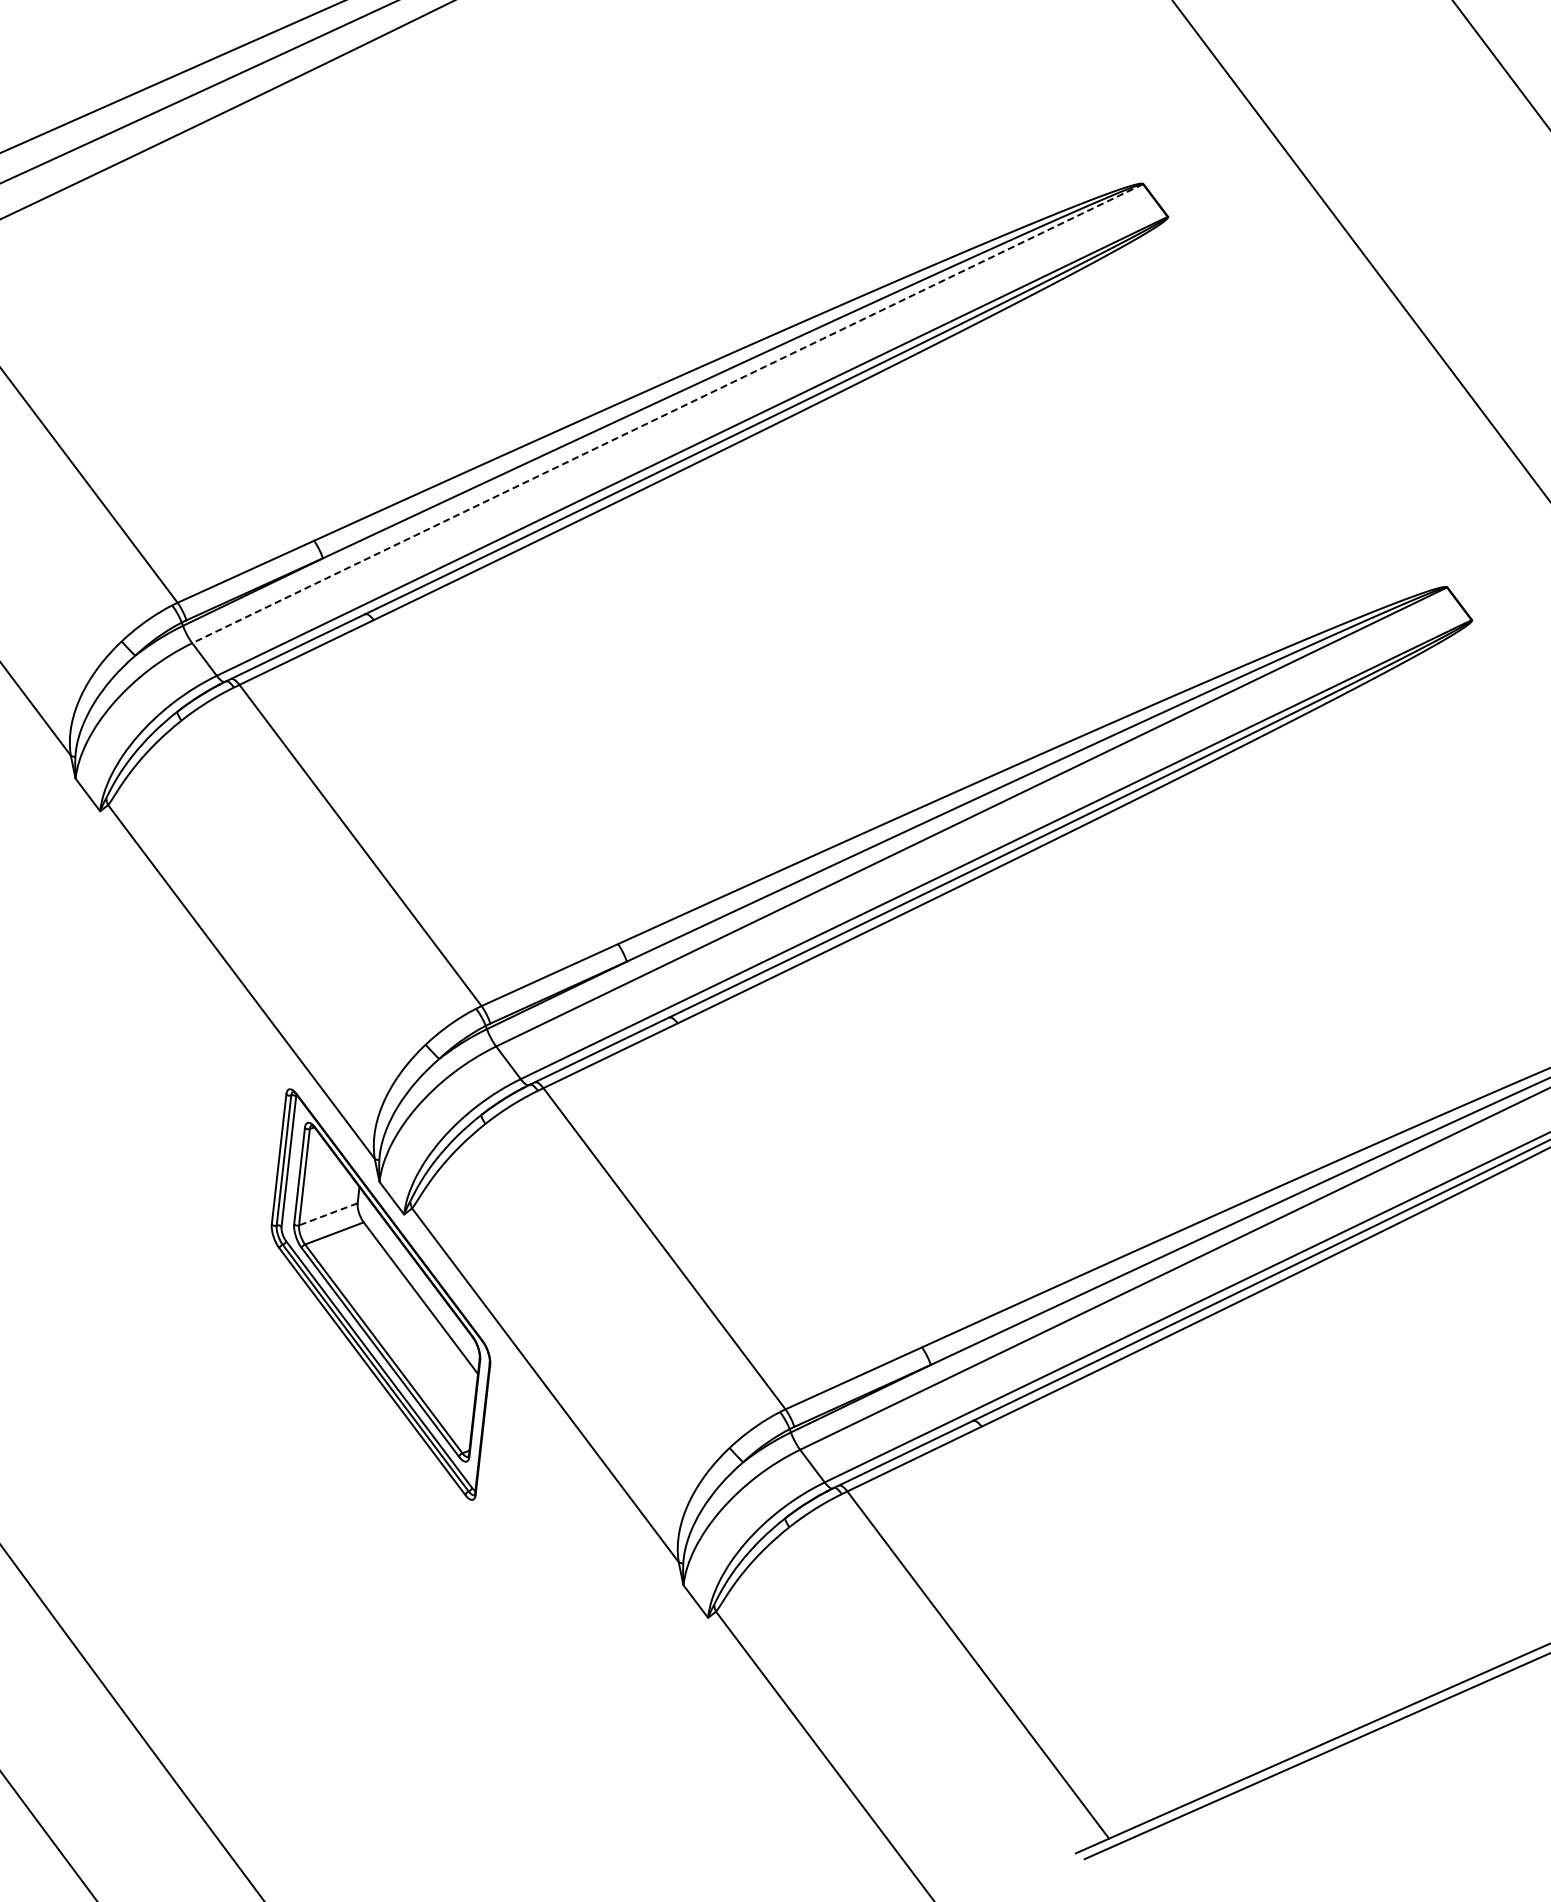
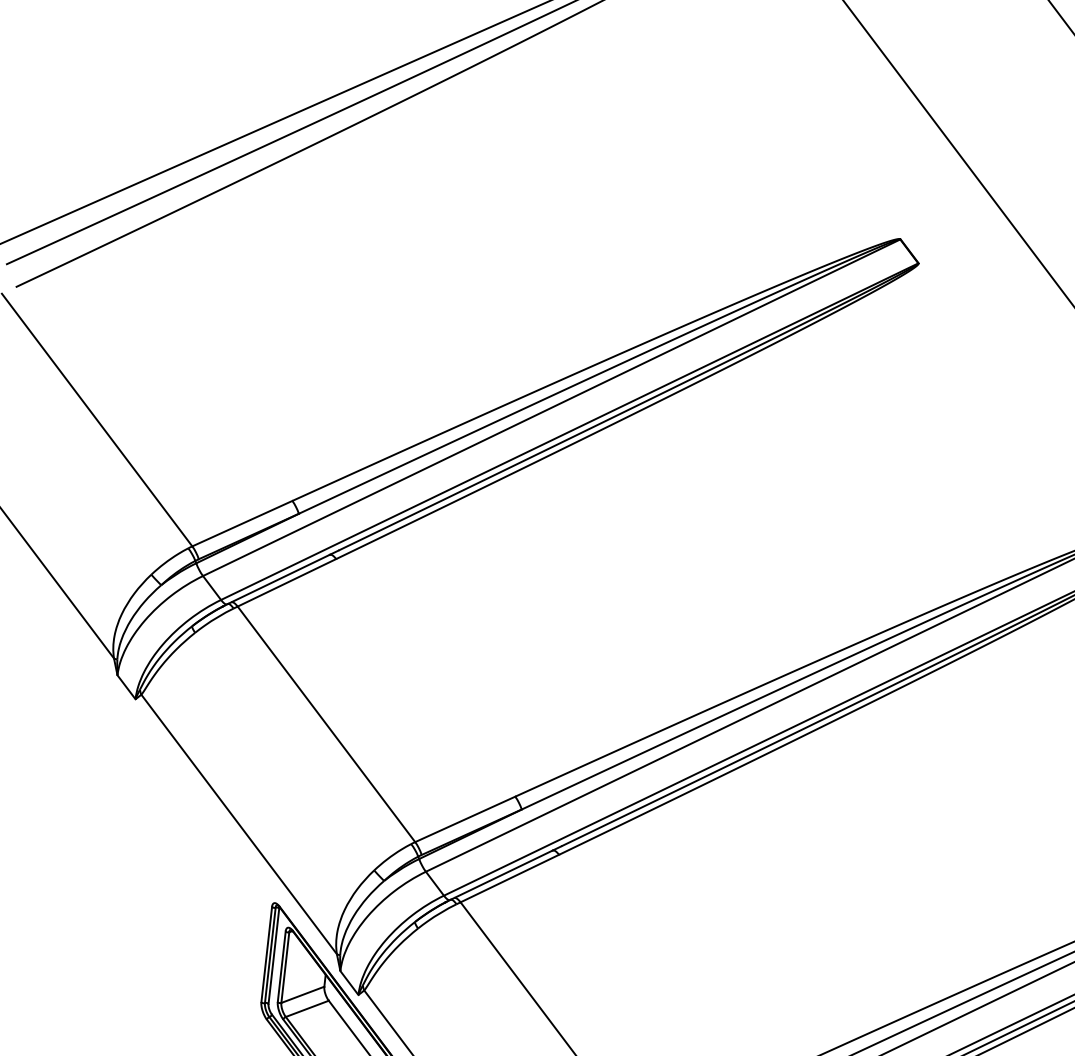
line: (667, 413) -> (551, 407), dashed -> solid
line: (327, 1214) -> (302, 994), dashed -> solid

